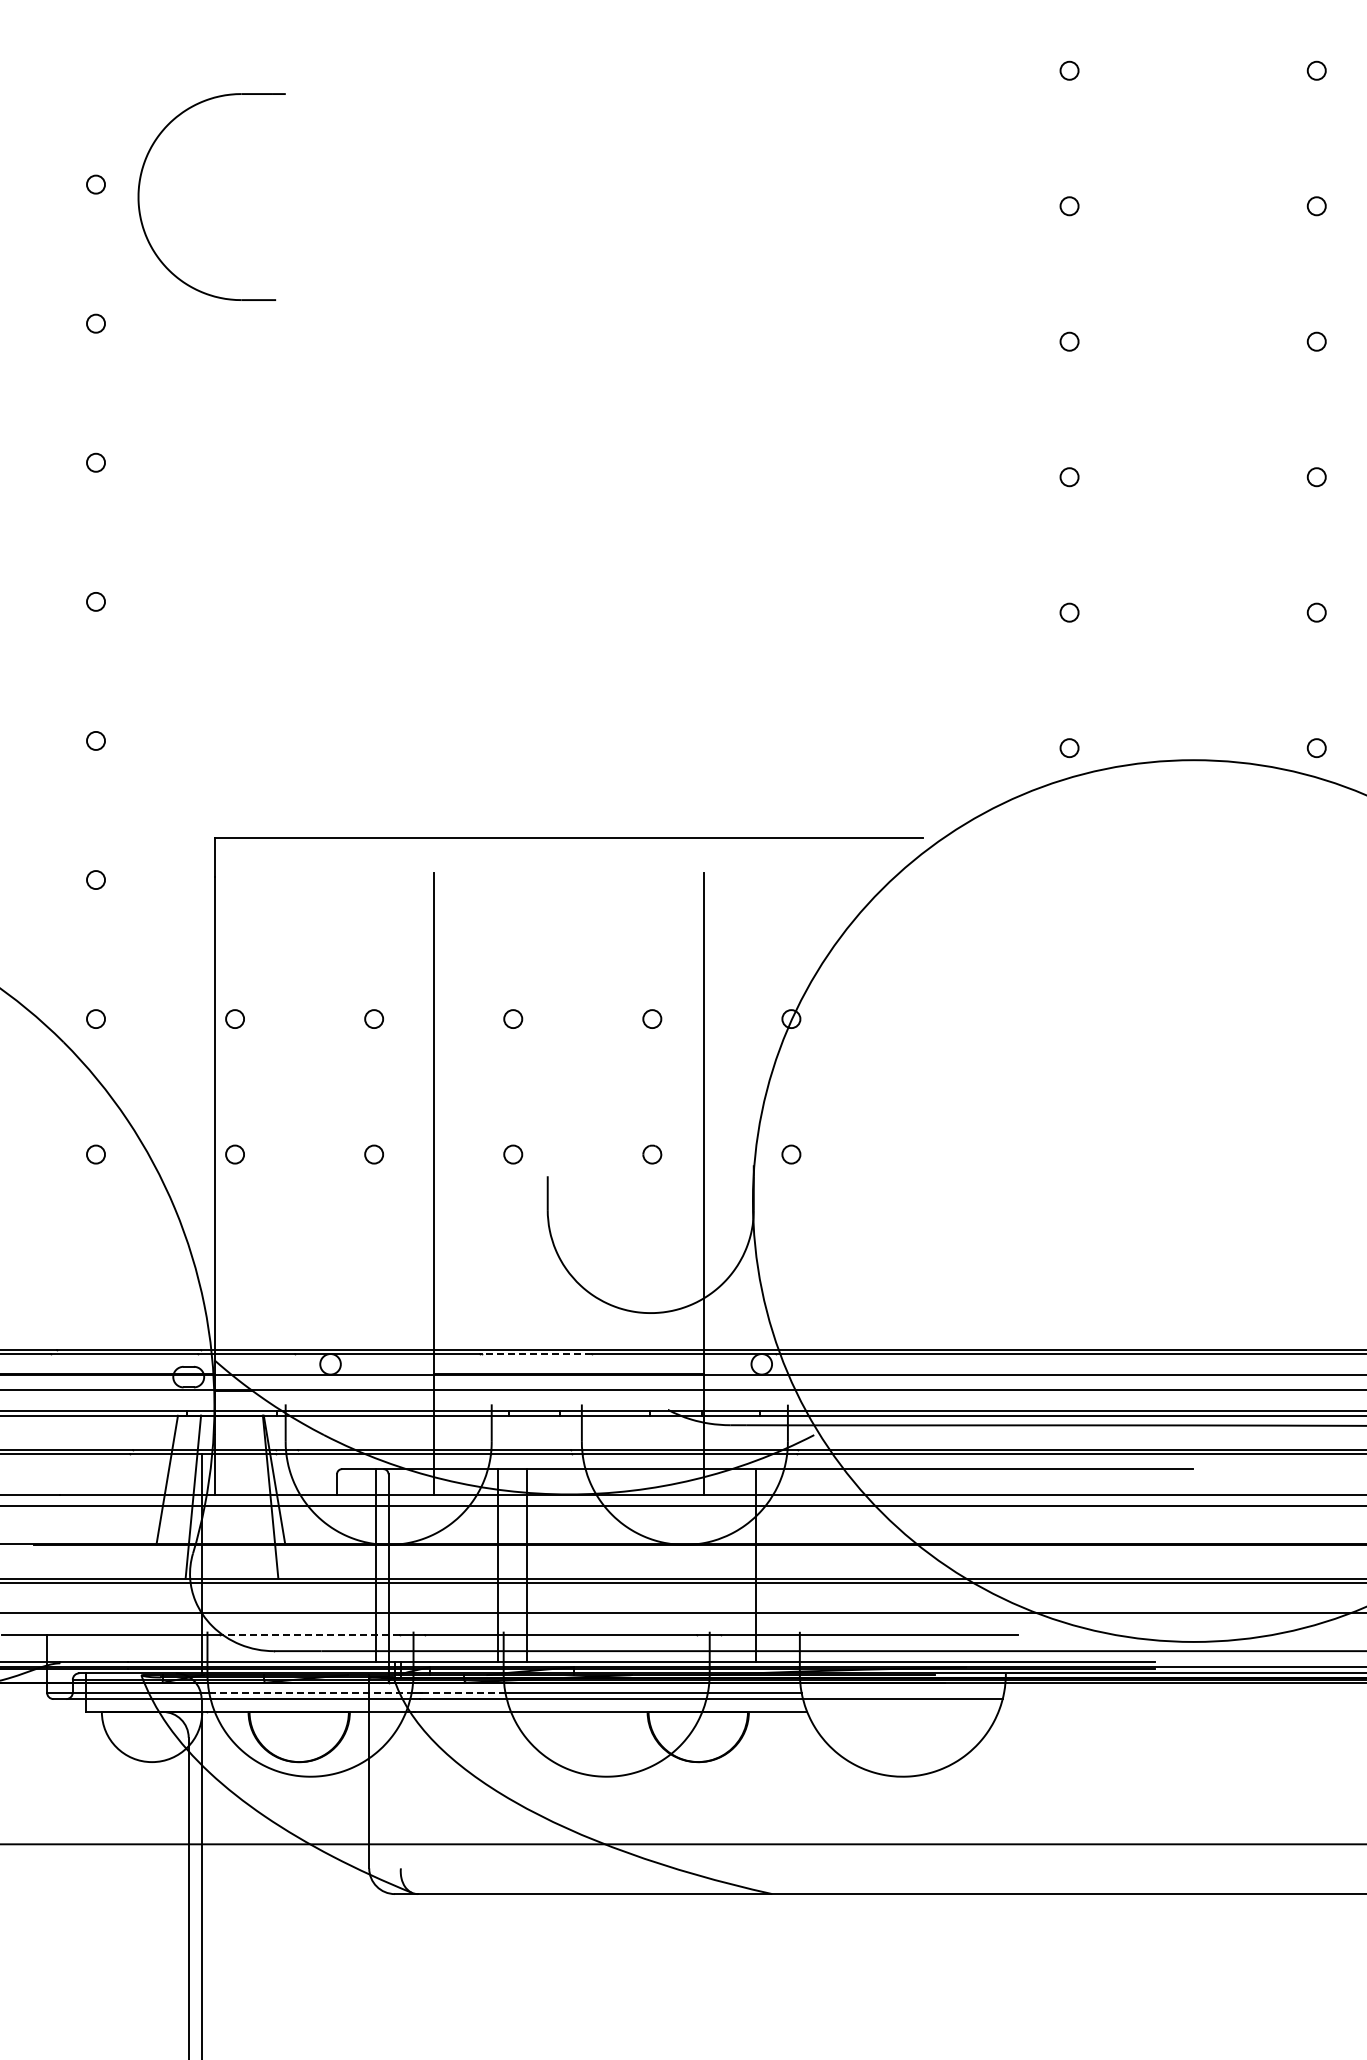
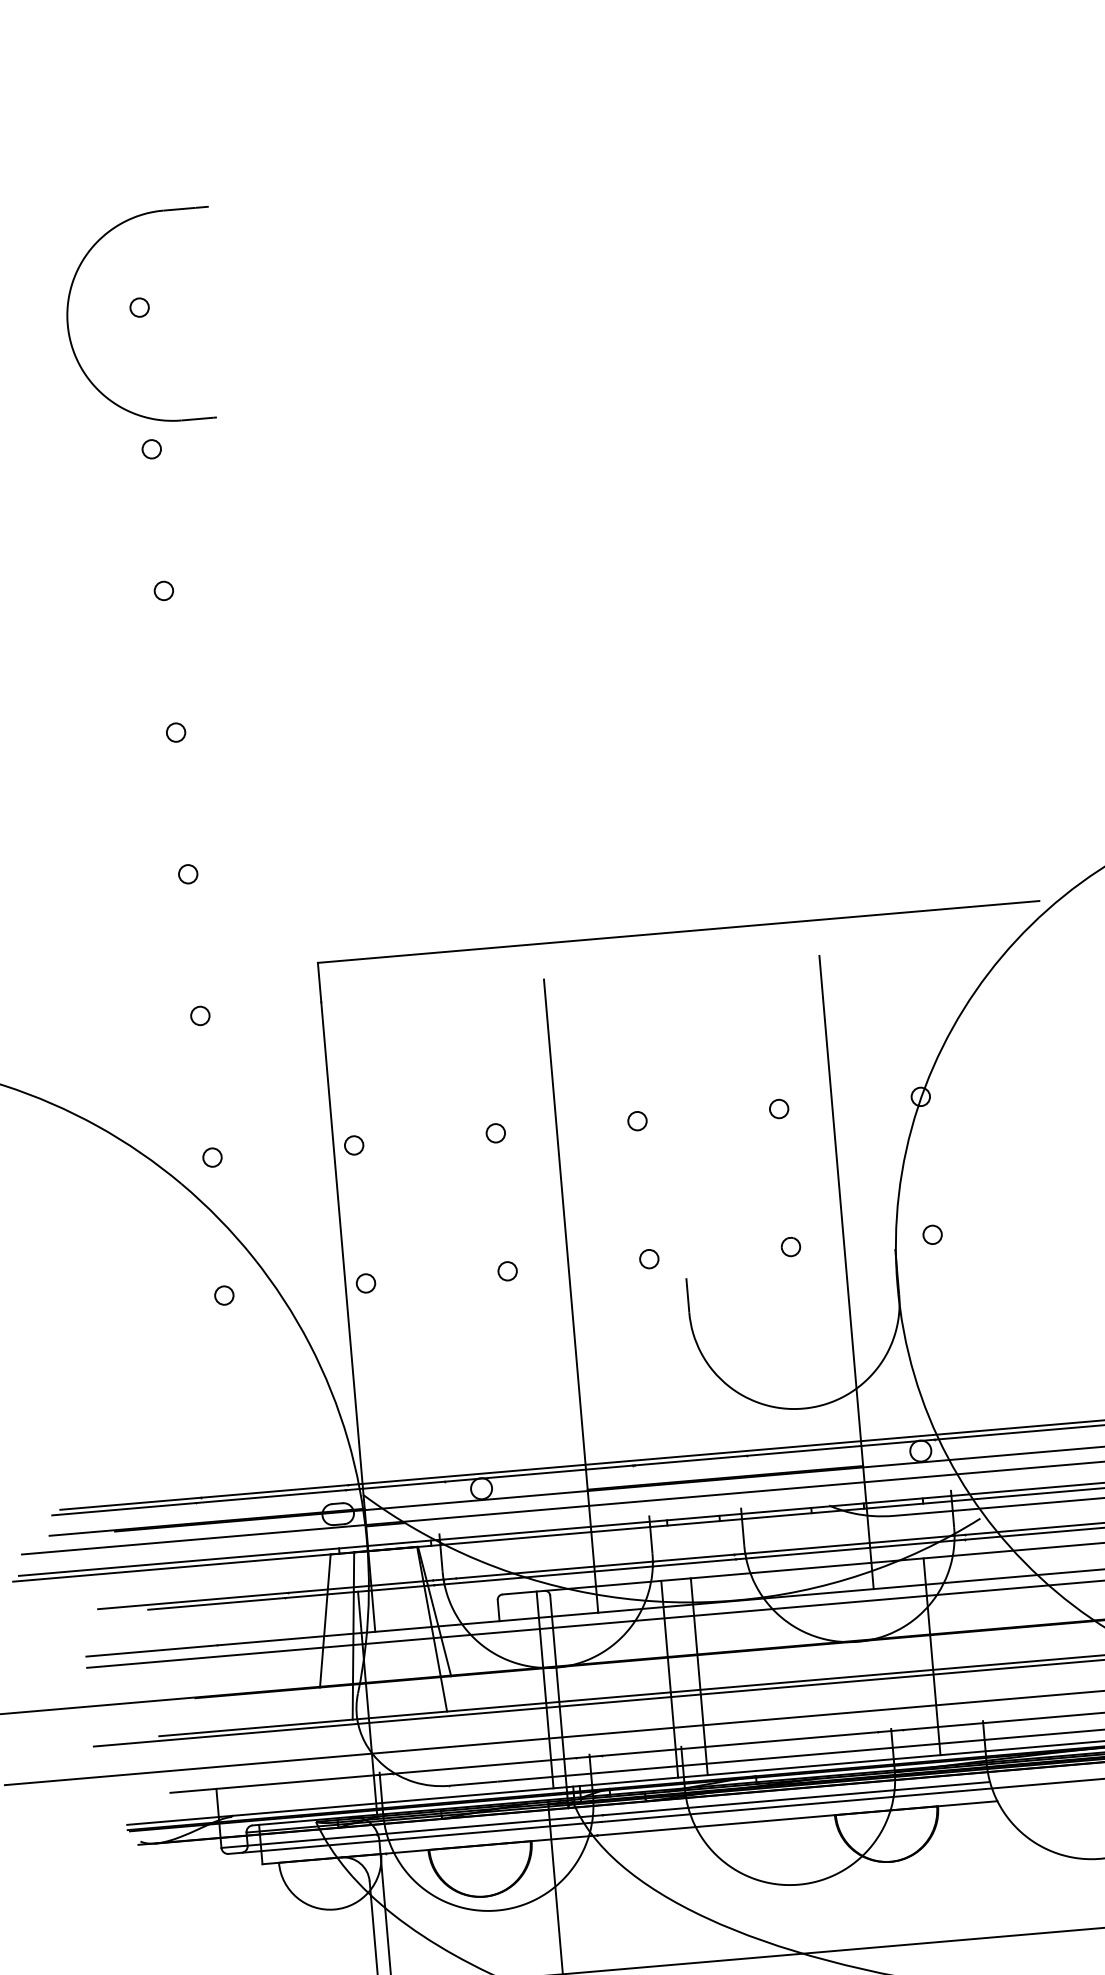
part: (140, 185) -> (68, 312), moved
line: (536, 1354) -> (690, 1460), dashed -> solid
line: (309, 1634) -> (483, 1765), dashed -> solid
line: (310, 1692) -> (489, 1824), dashed -> solid
line: (463, 1692) -> (645, 1811), dashed -> solid

